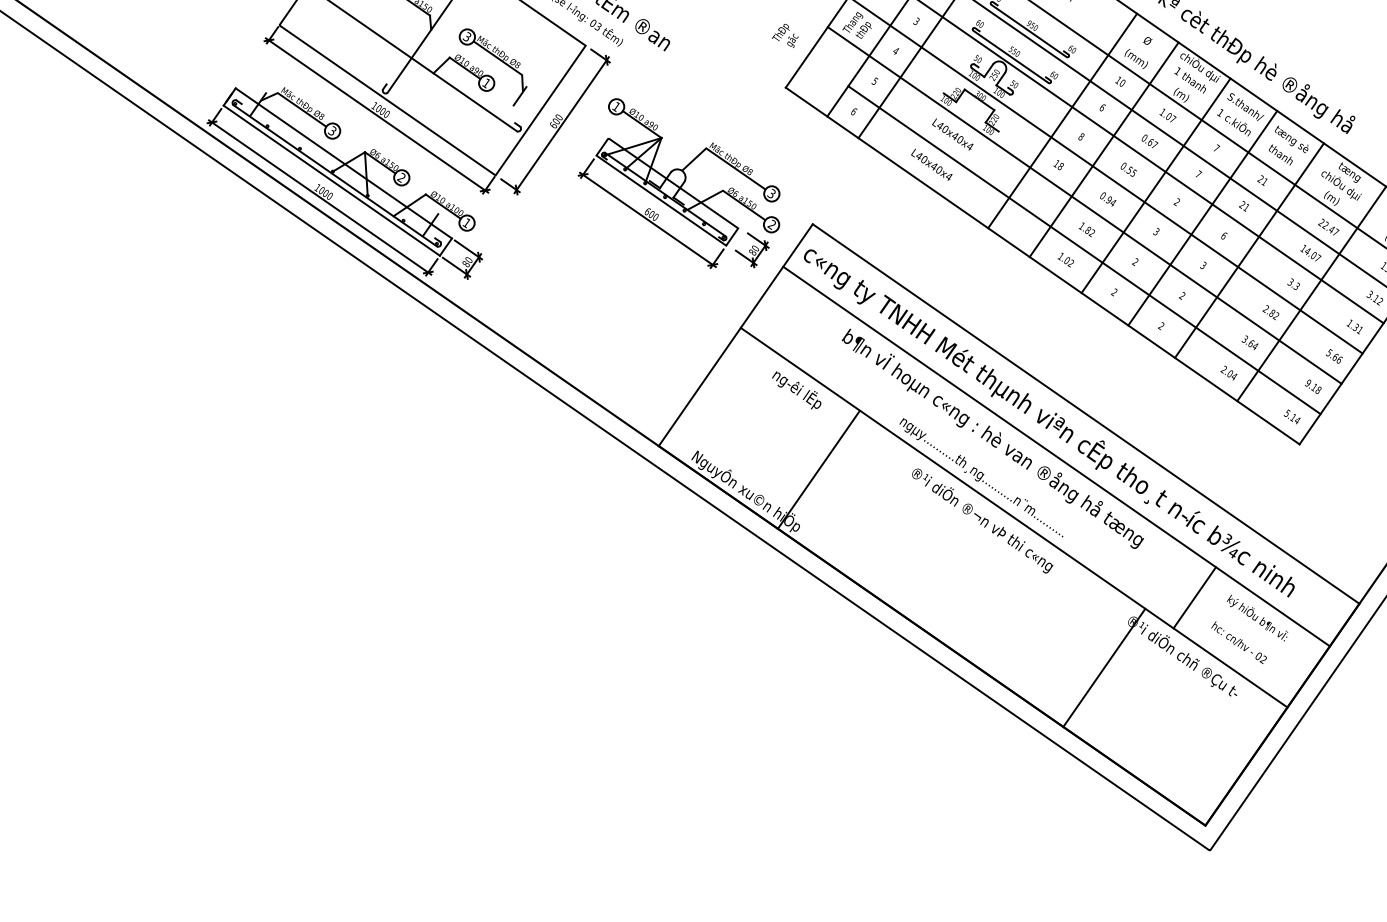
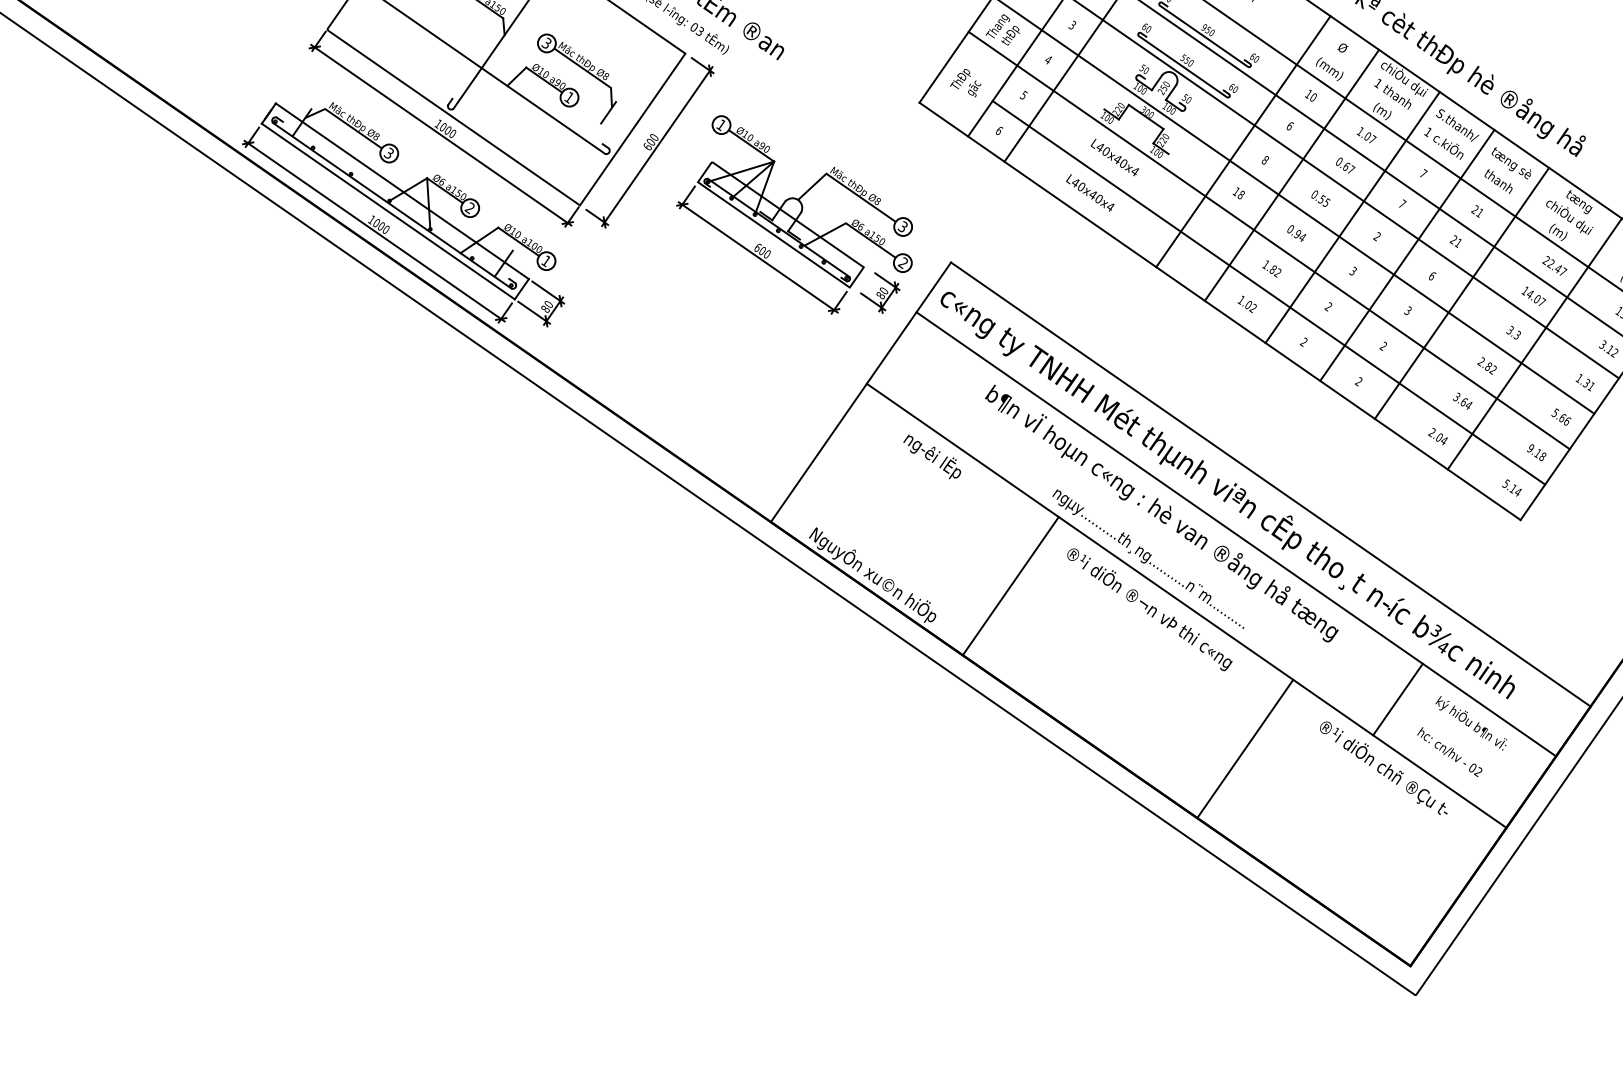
text: (785, 35) -> (965, 82), moved
line: (818, 469) -> (1010, 585), moved
line: (1104, 667) -> (1245, 748), moved

